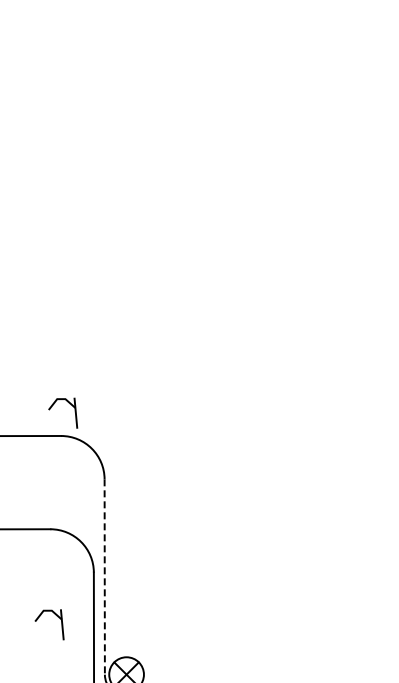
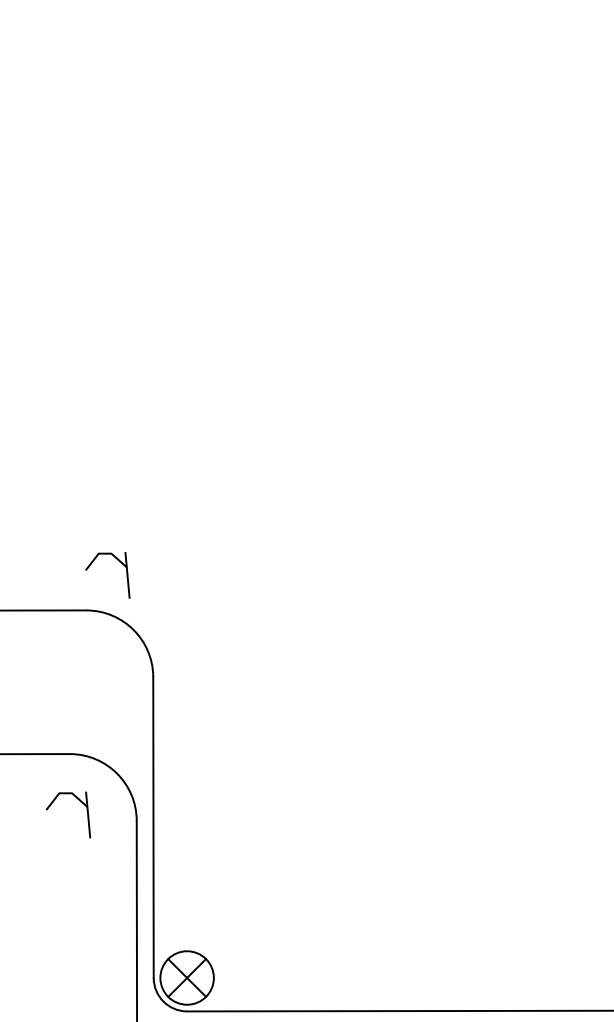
part: (68, 403) -> (116, 560), moved
line: (104, 577) -> (153, 828), dashed -> solid
part: (56, 616) -> (79, 802), moved

